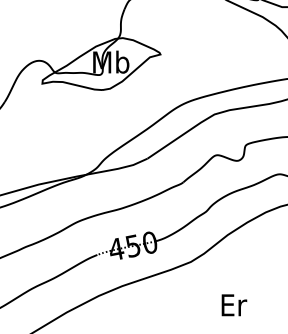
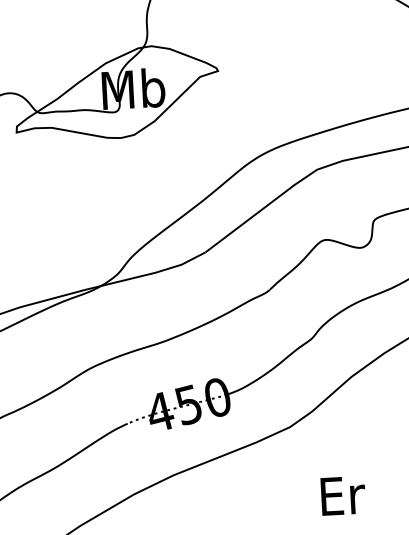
text: (234, 305) -> (343, 496), moved

